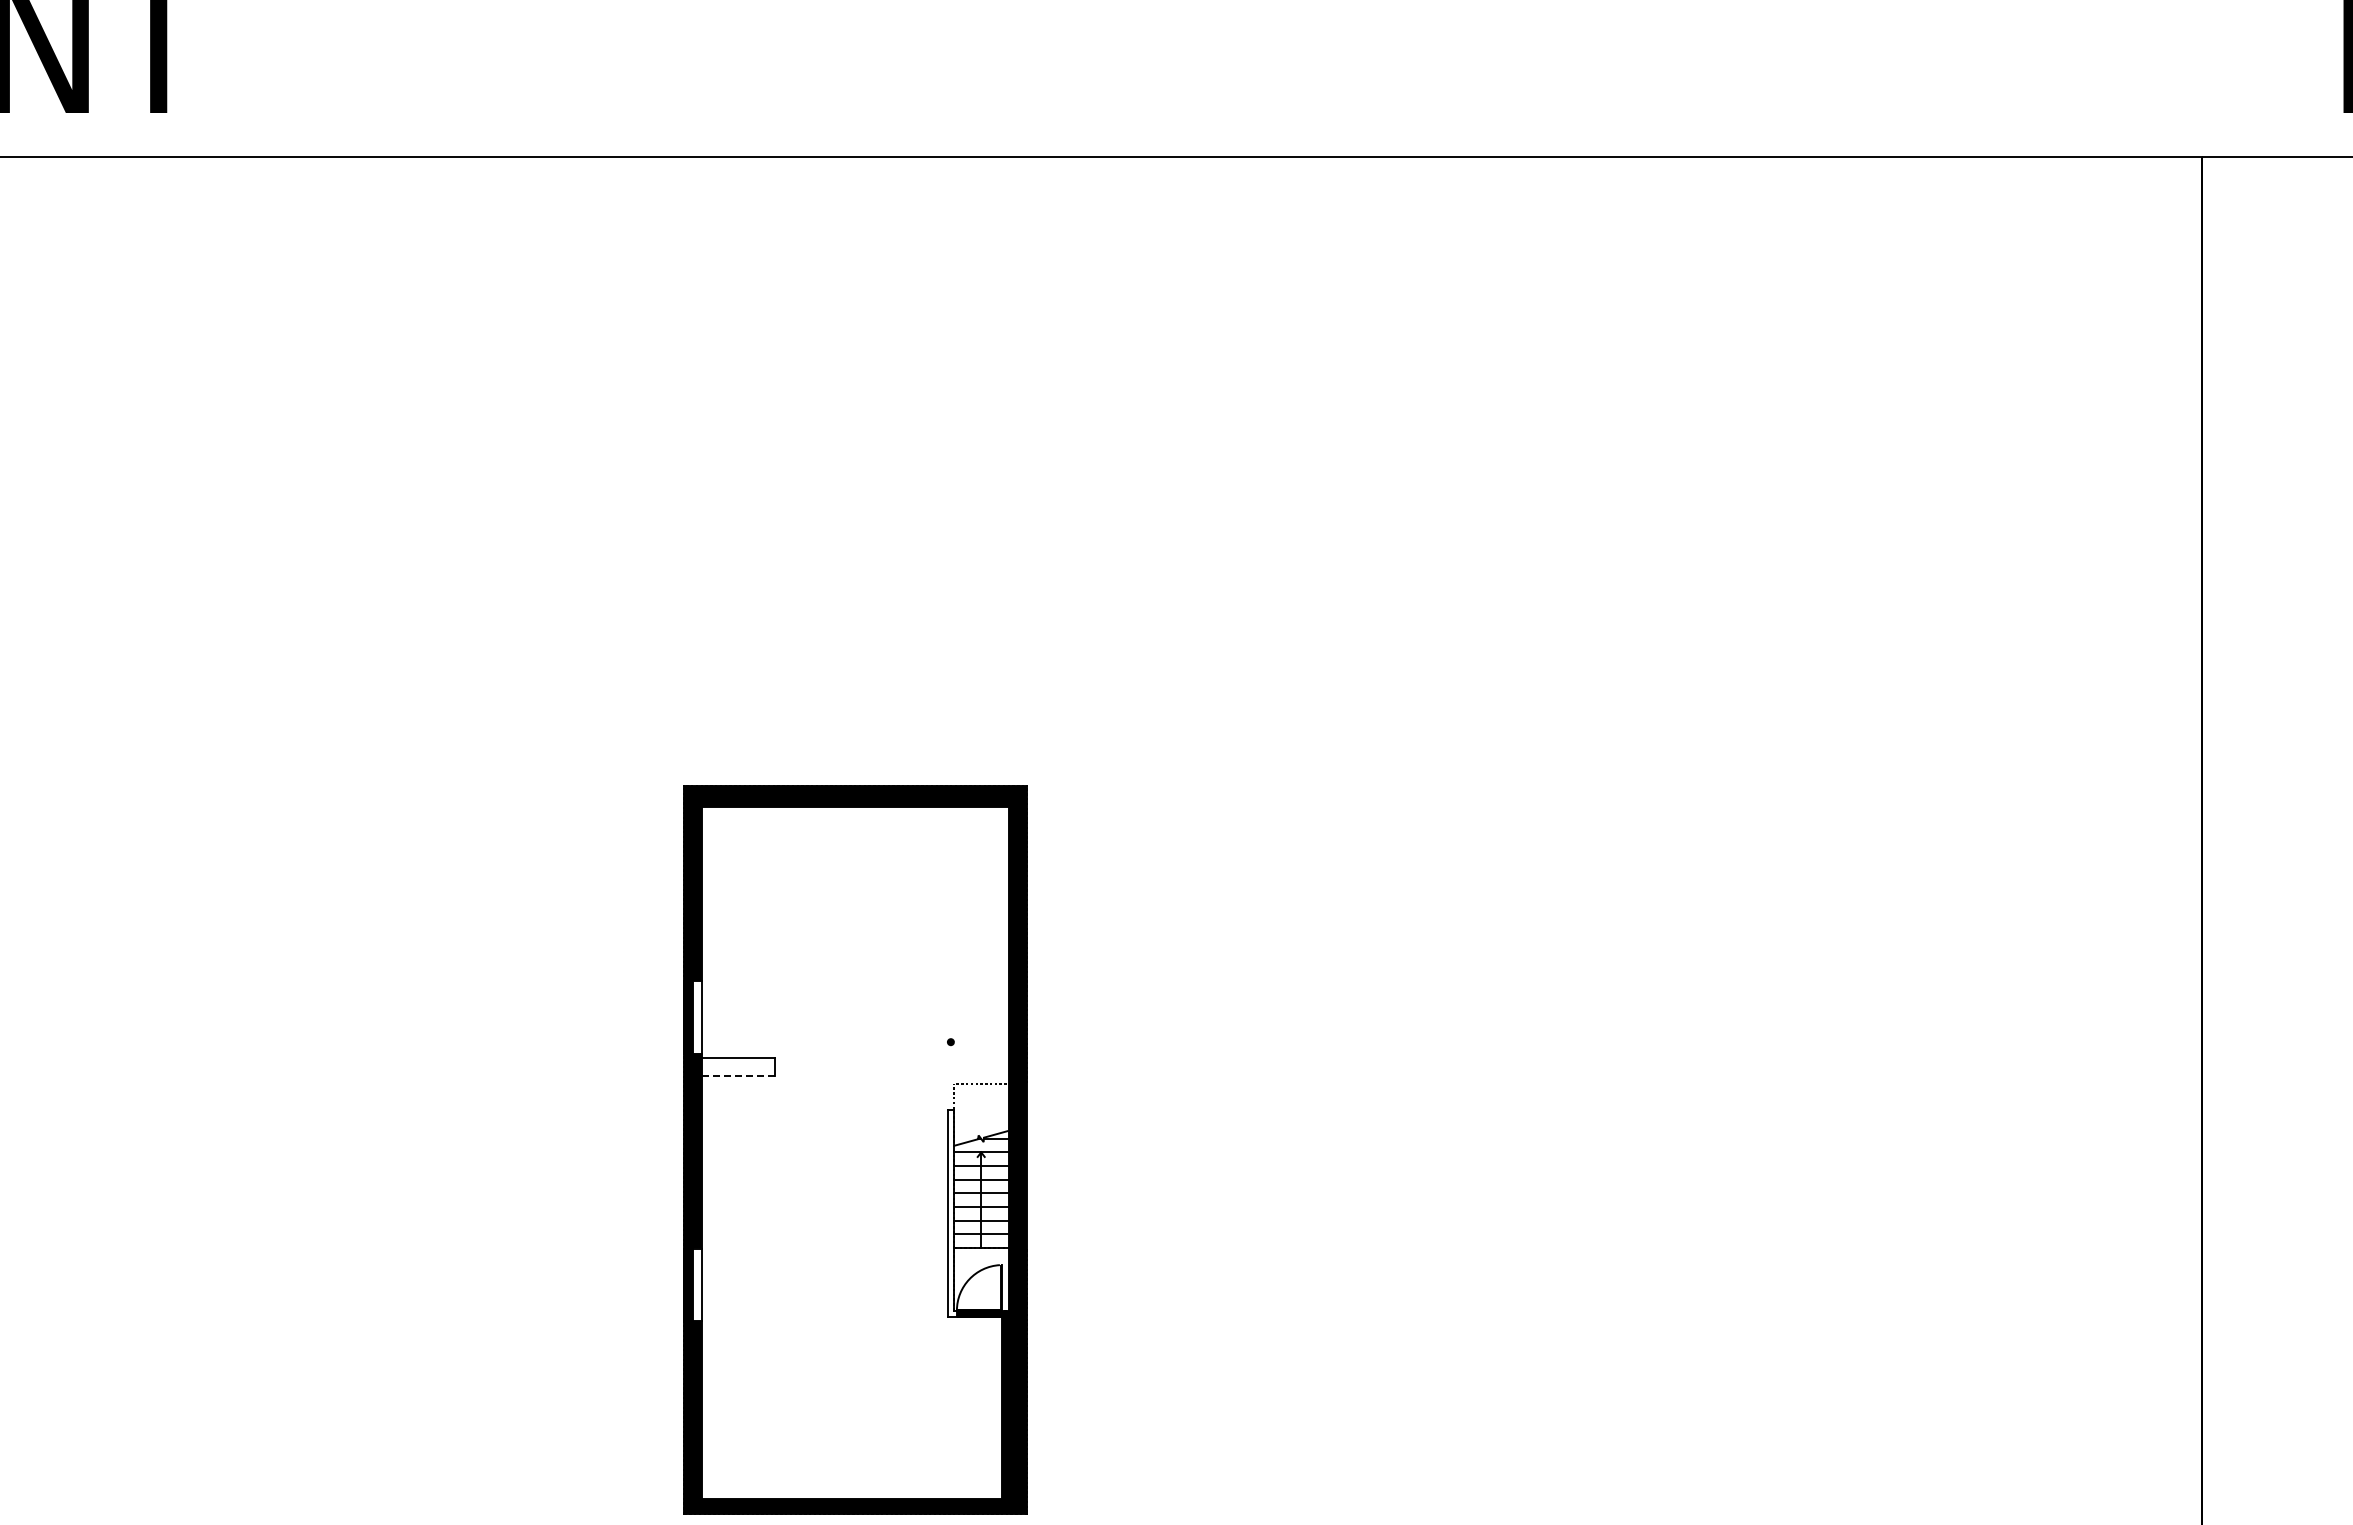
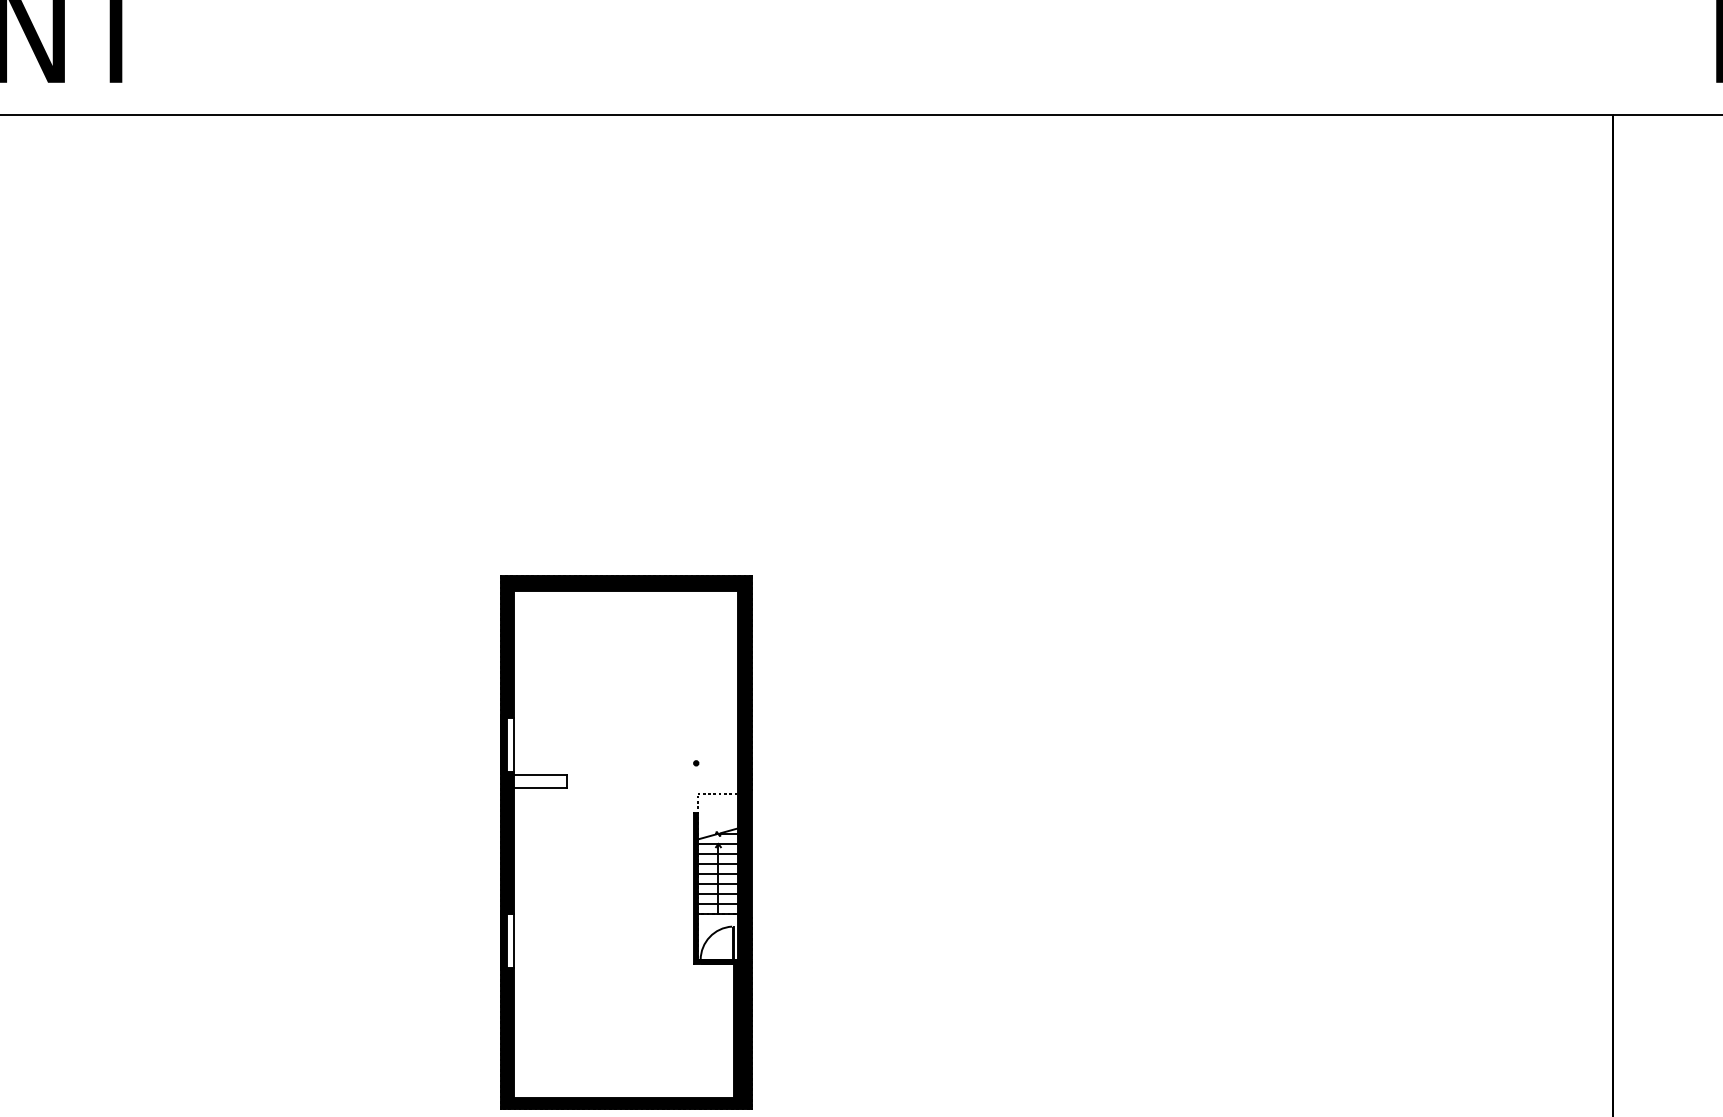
line: (739, 1075) -> (541, 787), dashed -> solid
fill: (951, 1213) -> (696, 888), added

